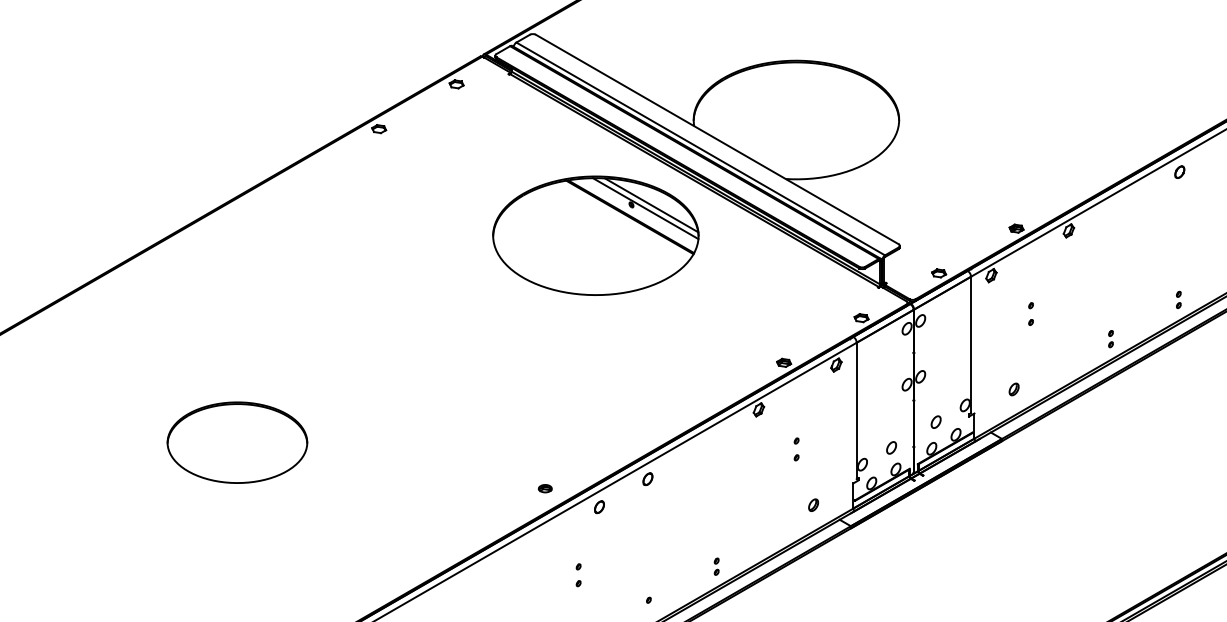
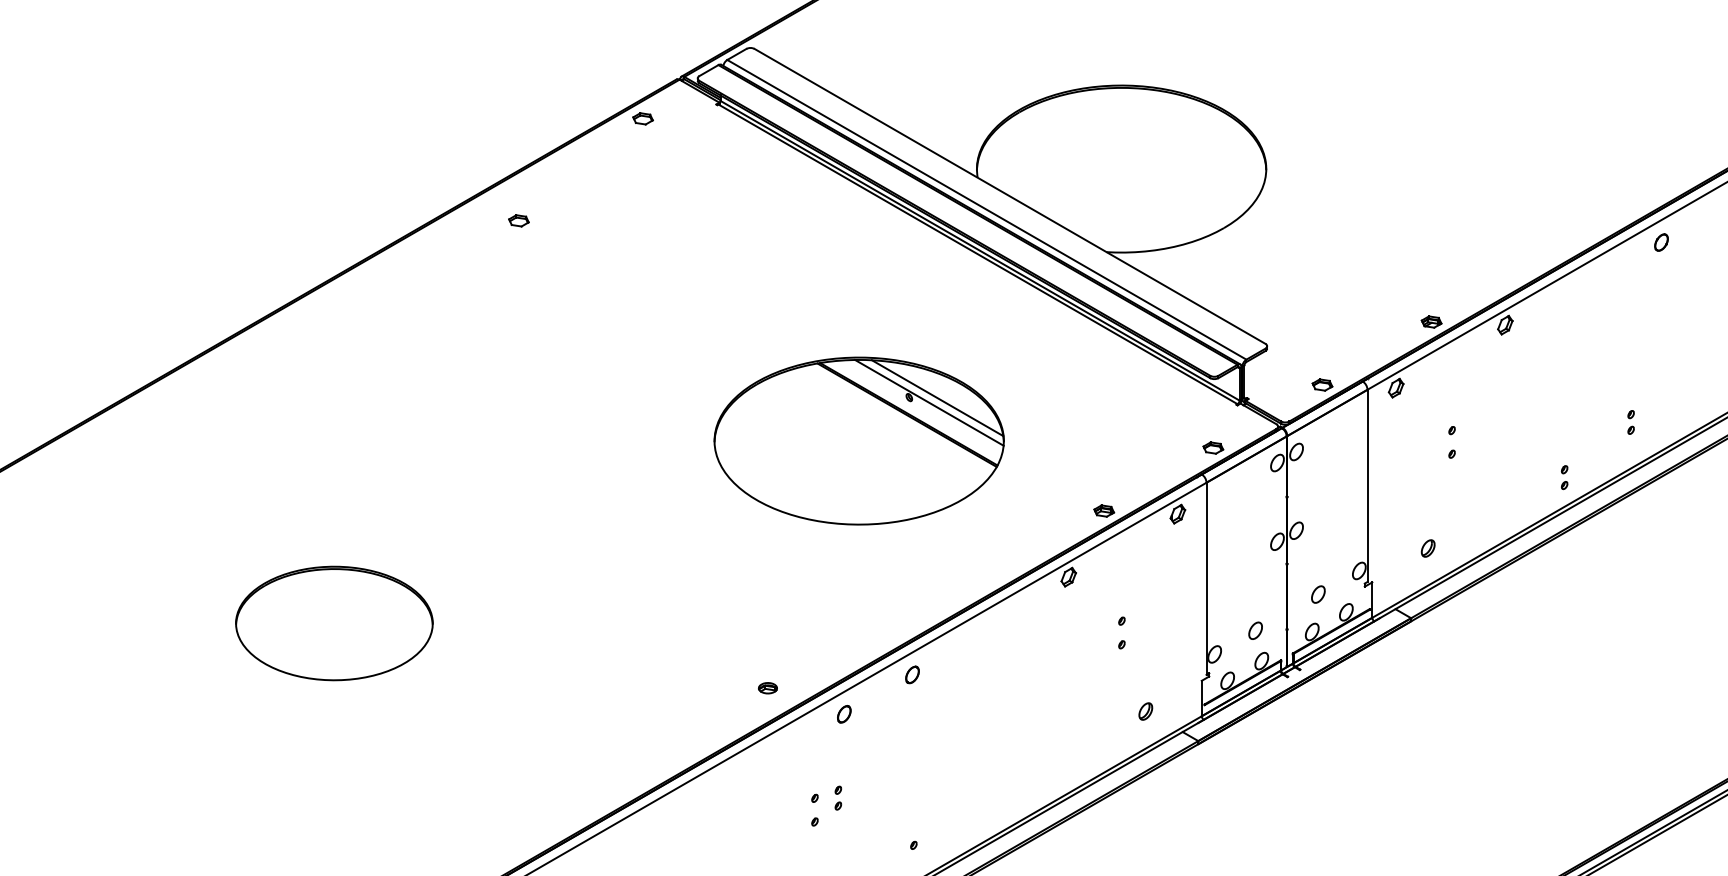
part: (378, 128) -> (518, 220), moved
part: (595, 235) -> (858, 440), moved
part: (1178, 299) -> (1630, 422), moved
part: (716, 566) -> (838, 797), moved

